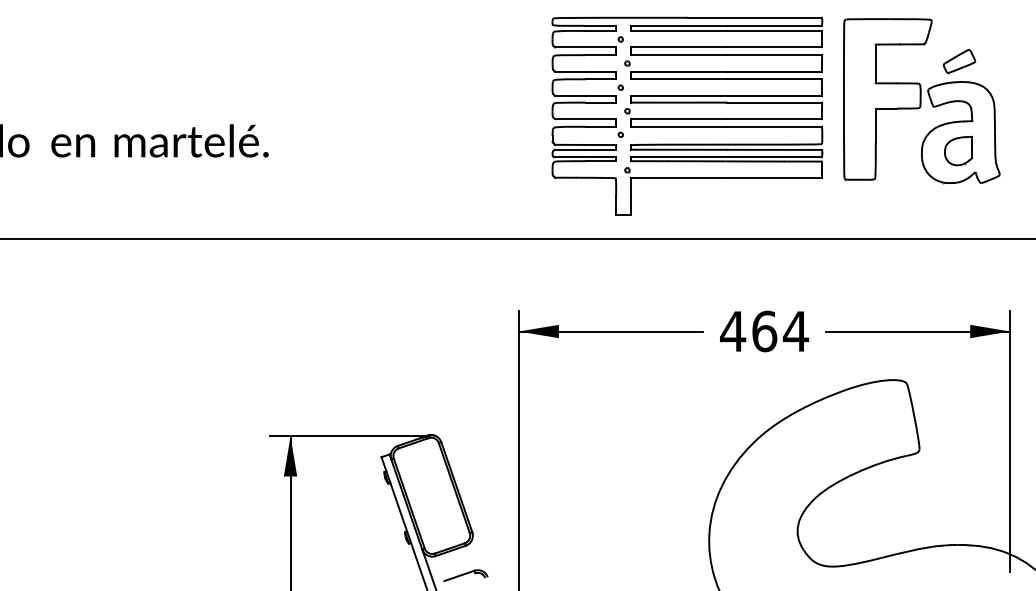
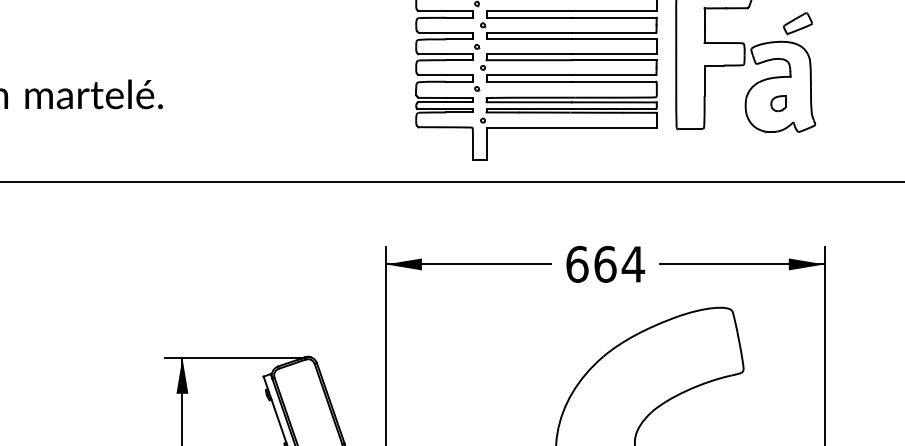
part: (959, 61) -> (798, 23), moved
part: (958, 151) -> (778, 103), size x0.6
text: (733, 331) -> (577, 264), 464 -> 664

